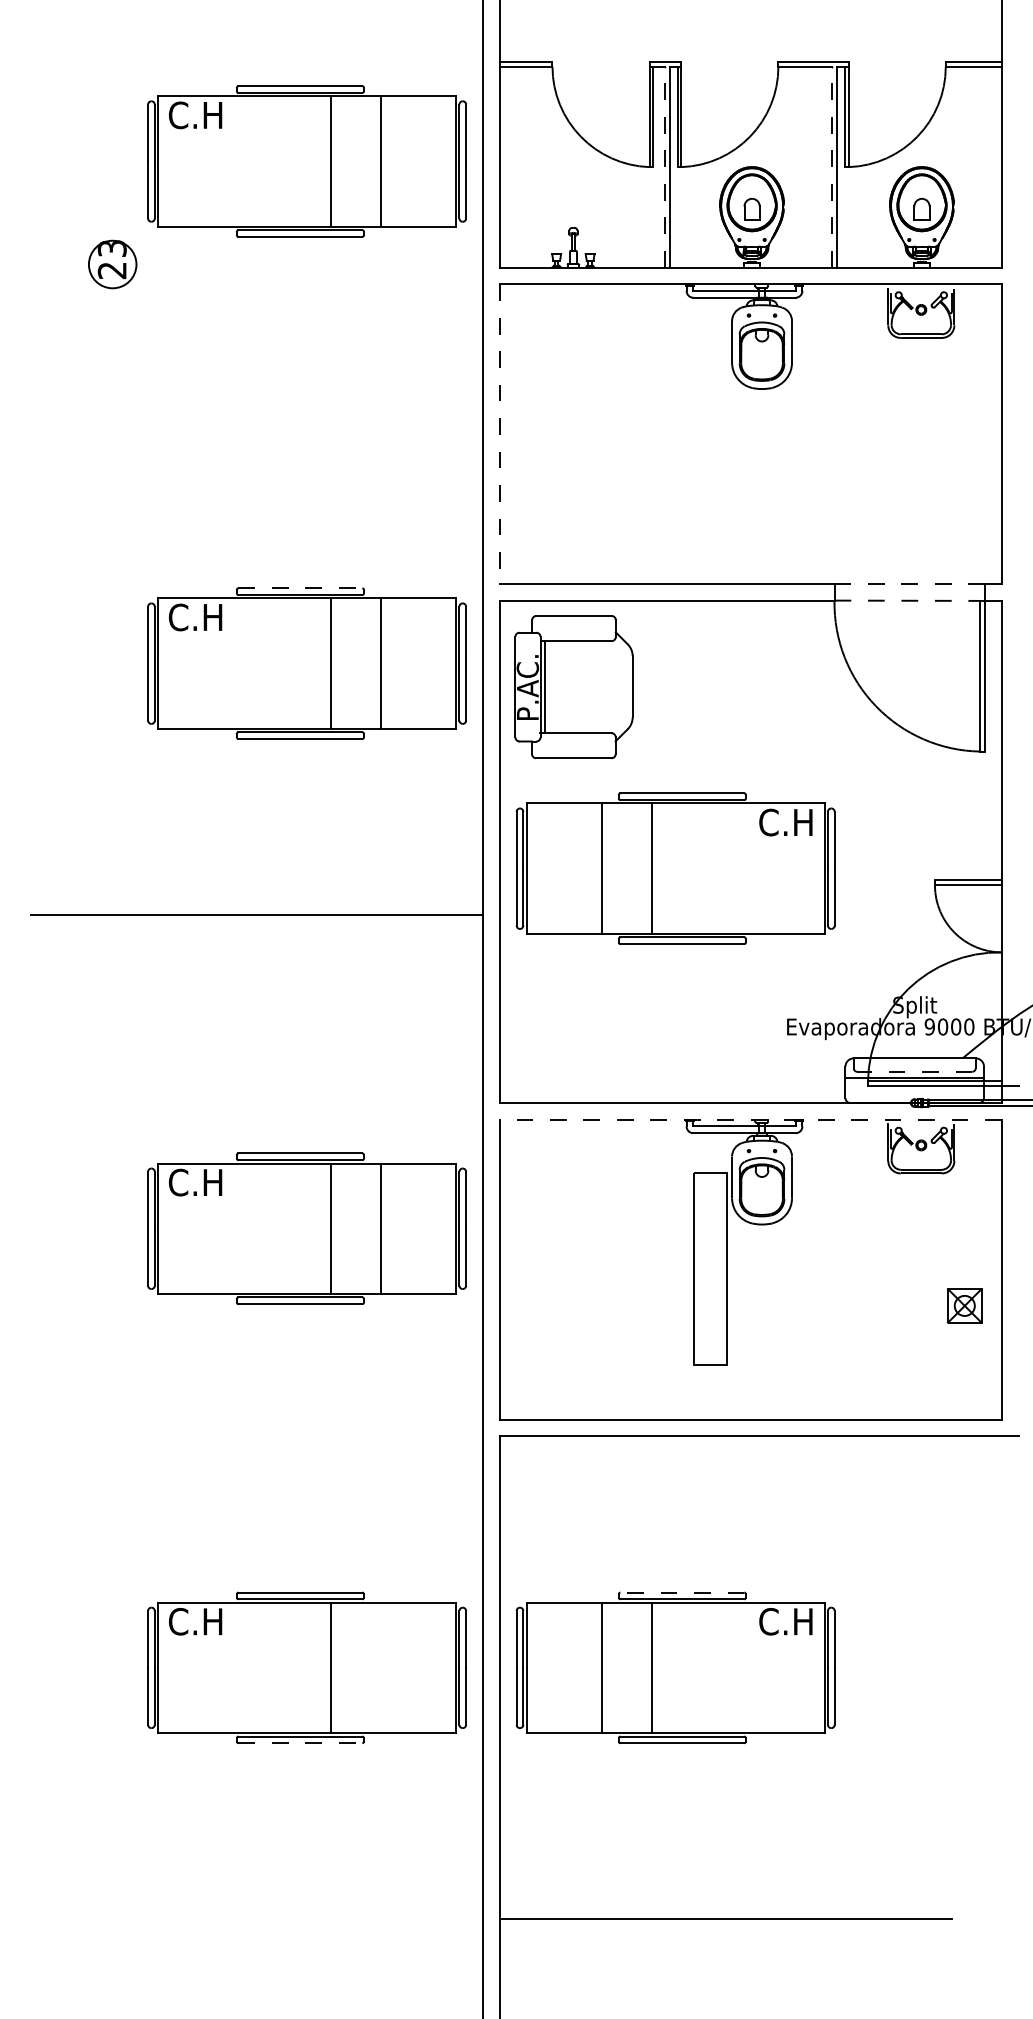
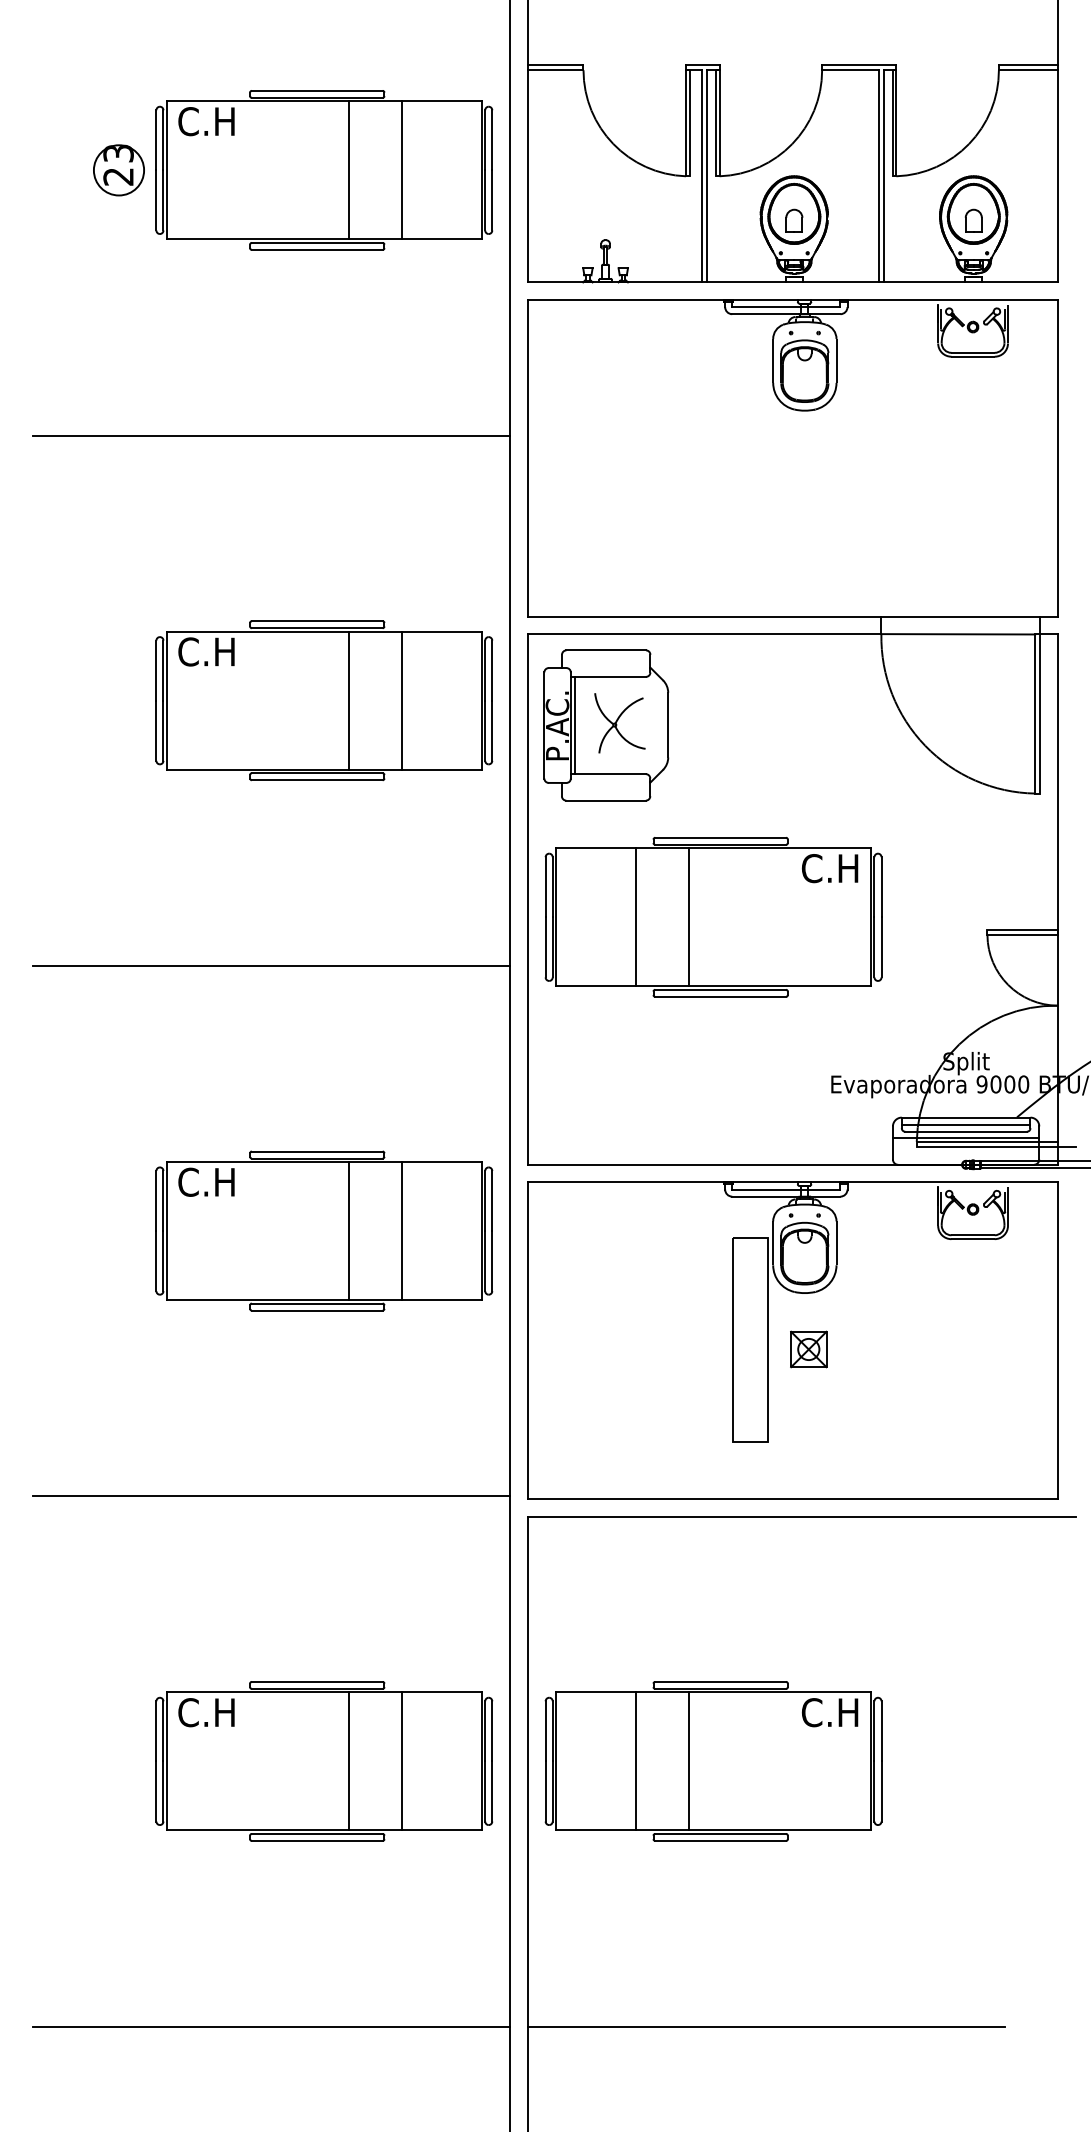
line: (664, 166) -> (701, 175), dashed -> solid
line: (831, 166) -> (878, 175), dashed -> solid
part: (112, 264) -> (118, 170), moved
line: (257, 412) -> (271, 435), added
line: (499, 434) -> (527, 458), dashed -> solid
line: (909, 584) -> (960, 617), dashed -> solid
line: (300, 588) -> (317, 621), dashed -> solid
line: (907, 600) -> (958, 634), dashed -> solid
part: (586, 684) -> (619, 722), added
line: (914, 1065) -> (965, 1125), added
line: (914, 1071) -> (965, 1131), dashed -> solid
line: (750, 1119) -> (792, 1182), dashed -> solid
part: (306, 1228) -> (323, 1230), moved
part: (964, 1305) -> (808, 1349), moved
line: (257, 1416) -> (271, 1495), added
line: (682, 1592) -> (720, 1681), dashed -> solid
line: (380, 1667) -> (401, 1760), added
line: (300, 1743) -> (317, 1841), dashed -> solid
line: (257, 1918) -> (271, 2026), added

